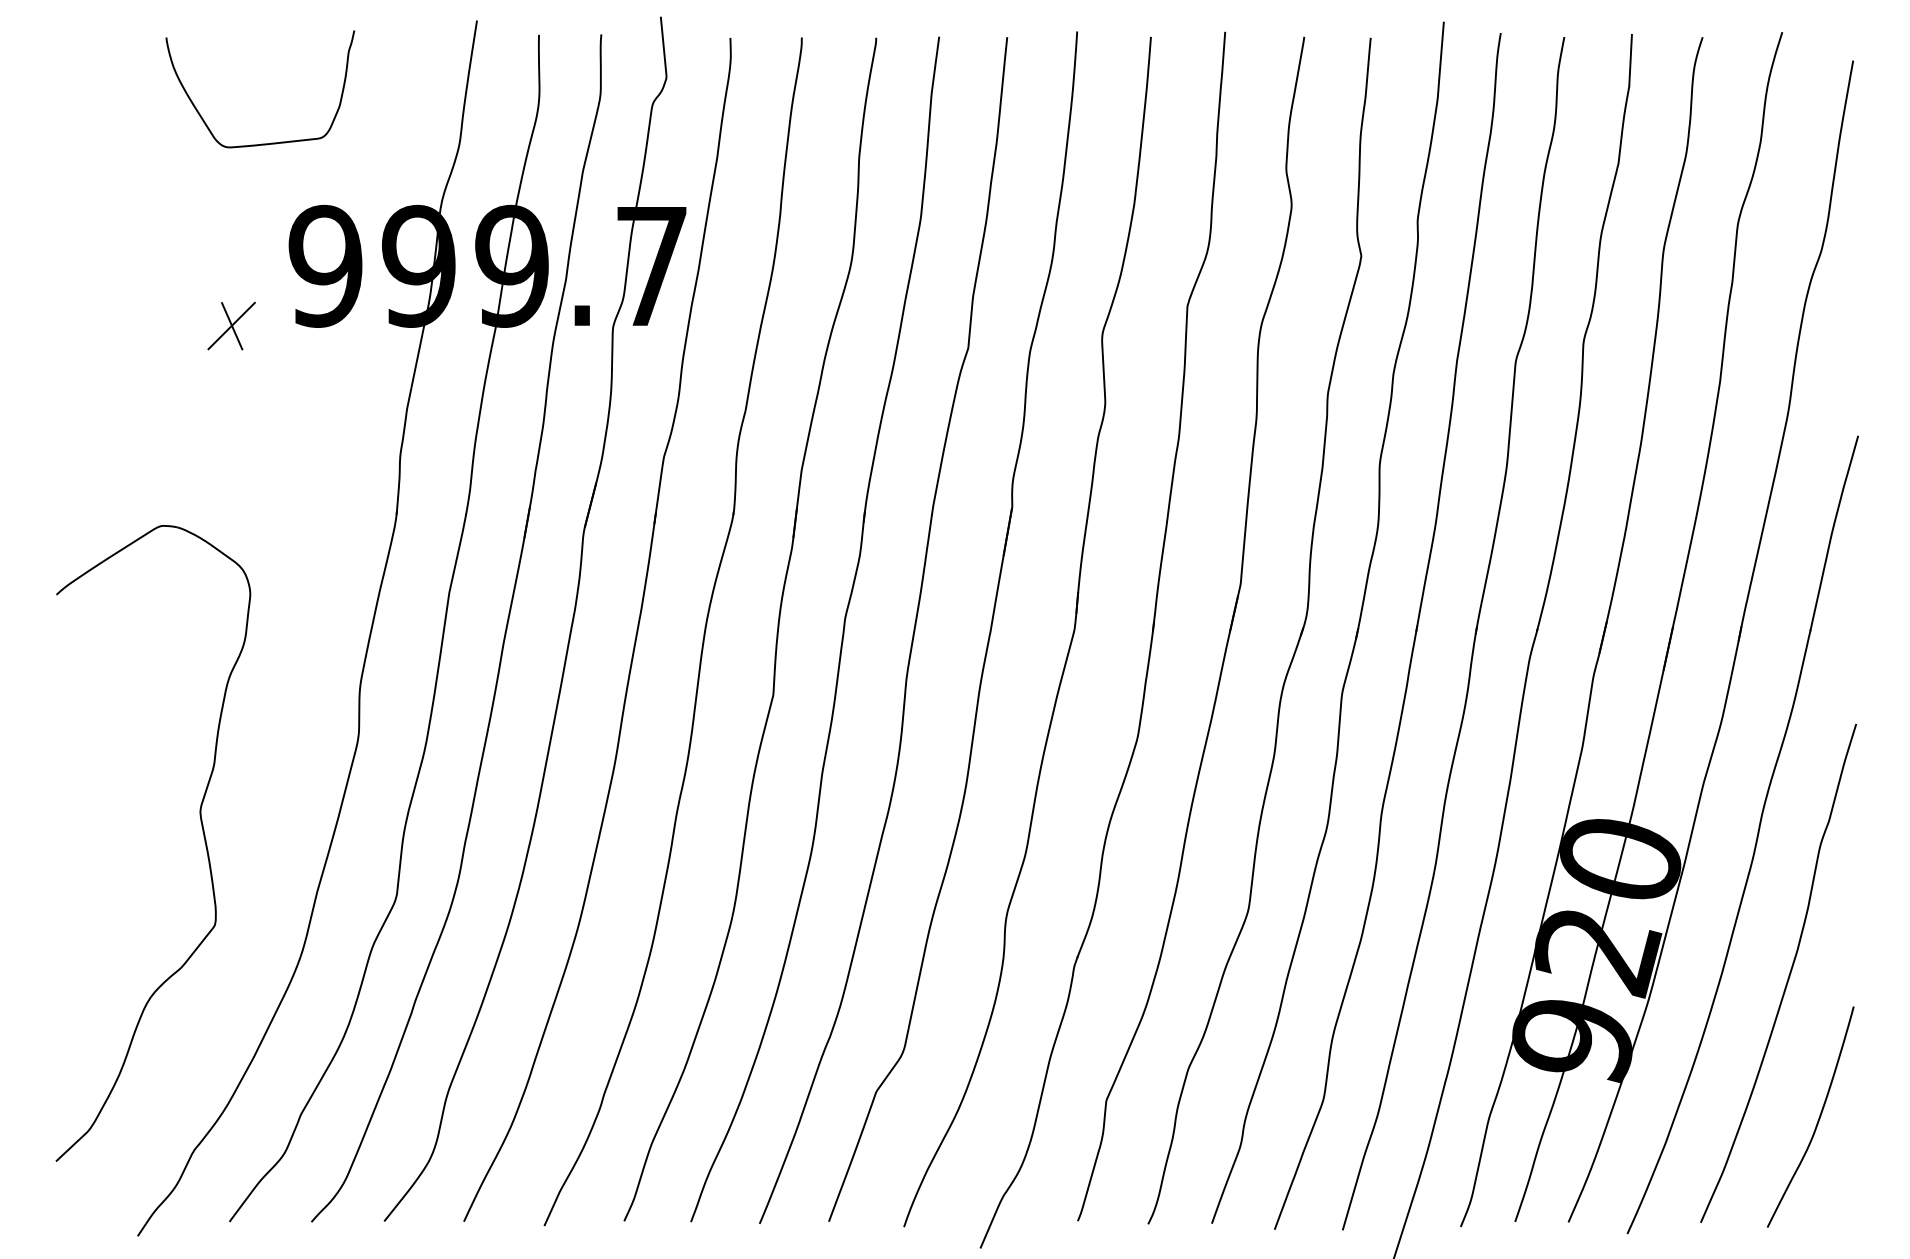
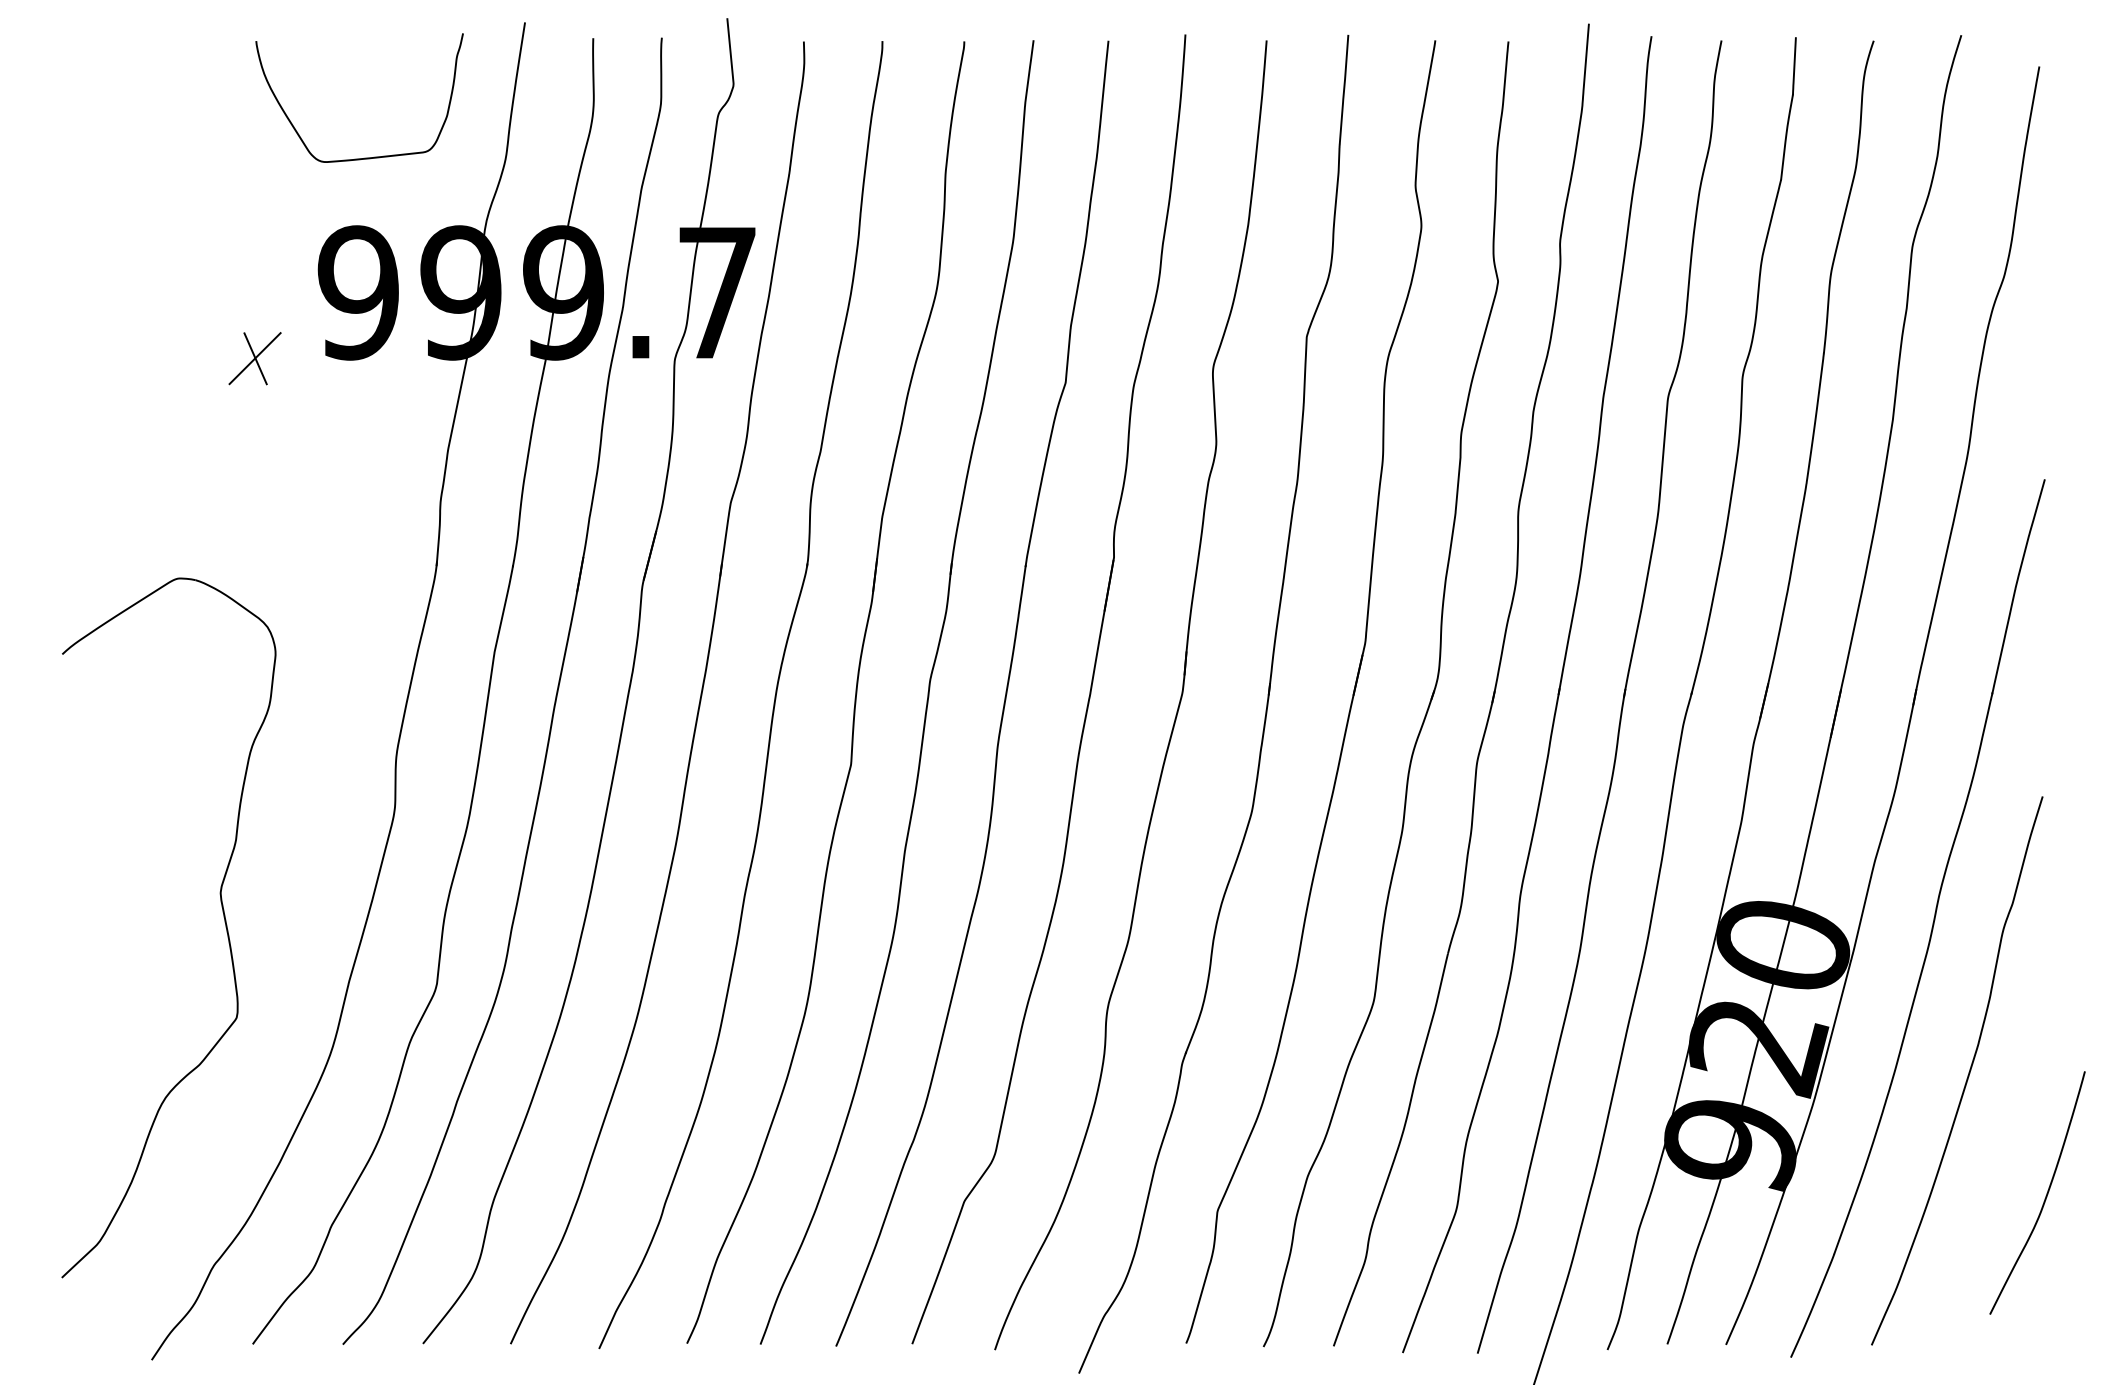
curve: (264, 143) -> (364, 157), moved
curve: (1817, 1120) -> (2045, 1196), moved

